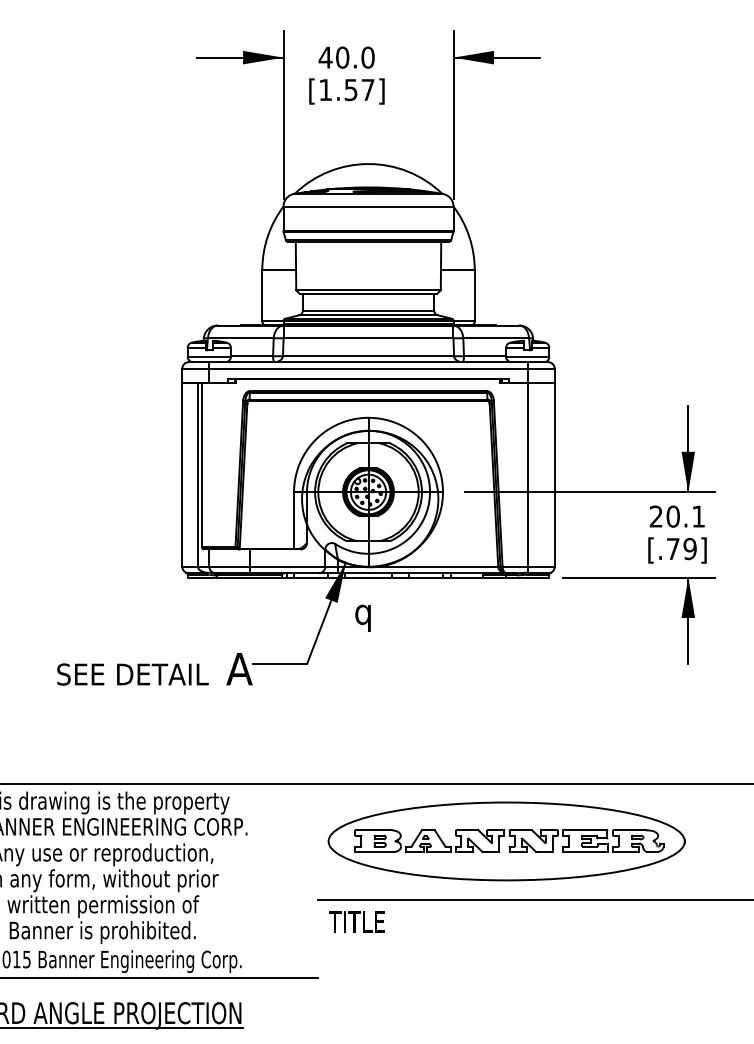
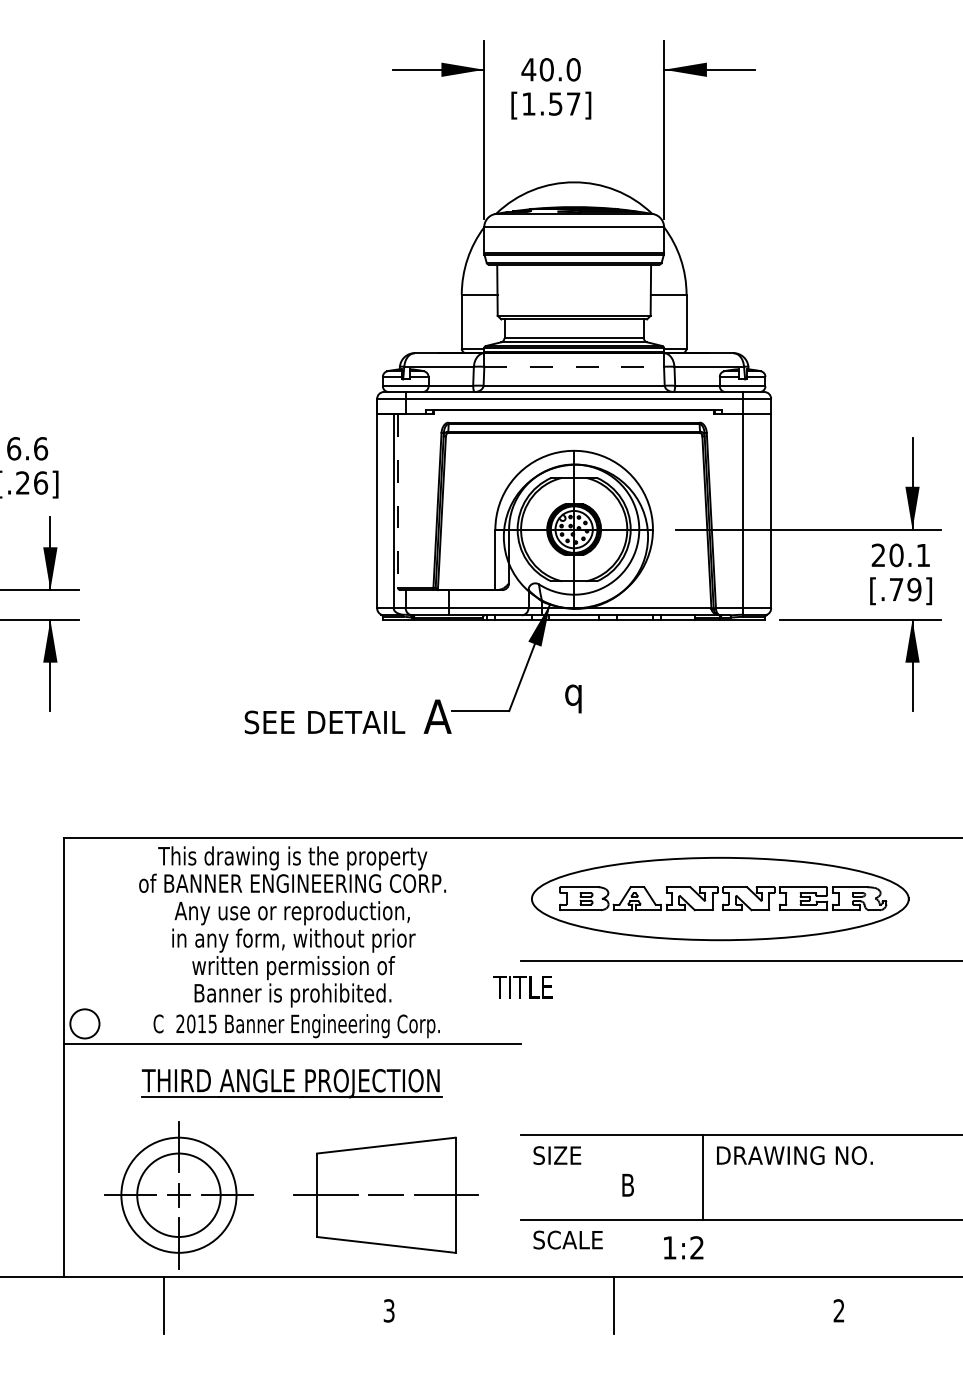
line: (368, 338) -> (574, 366), solid -> dashed
line: (202, 465) -> (398, 501), solid -> dashed
text: (363, 617) -> (573, 698), moved
text: (356, 922) -> (522, 987), moved

